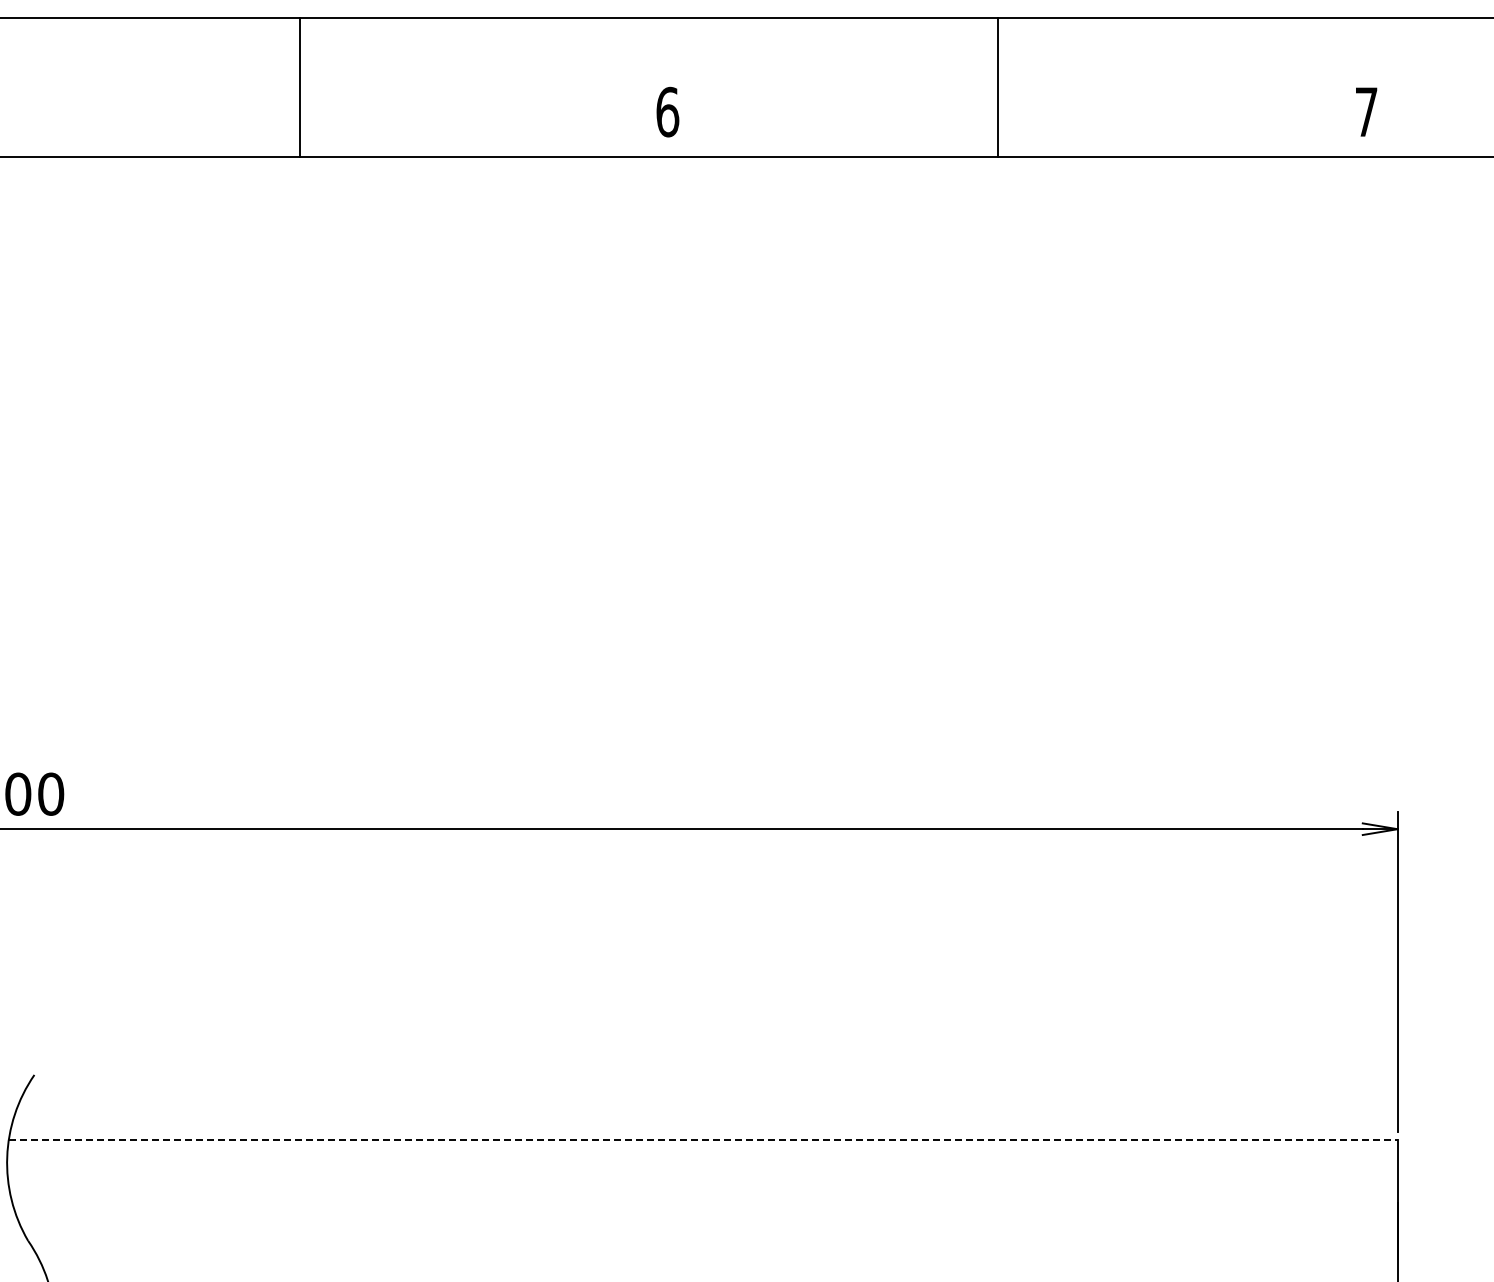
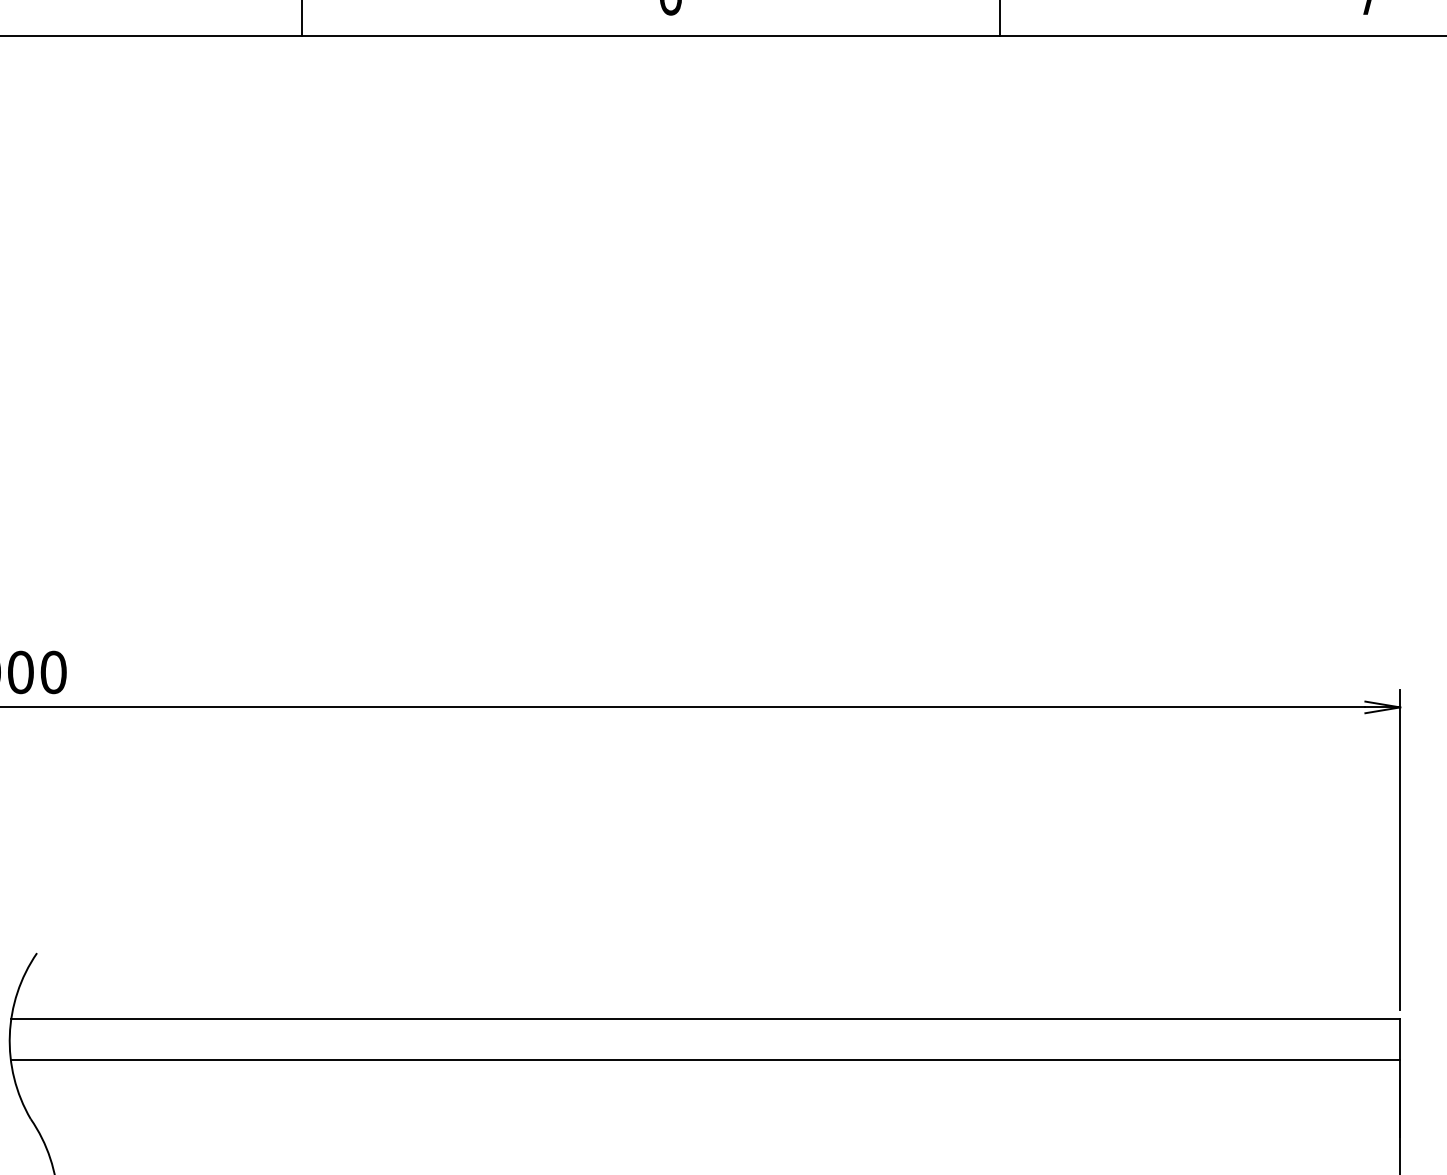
line: (703, 1140) -> (706, 1018), dashed -> solid
line: (702, 1182) -> (705, 1060), added

